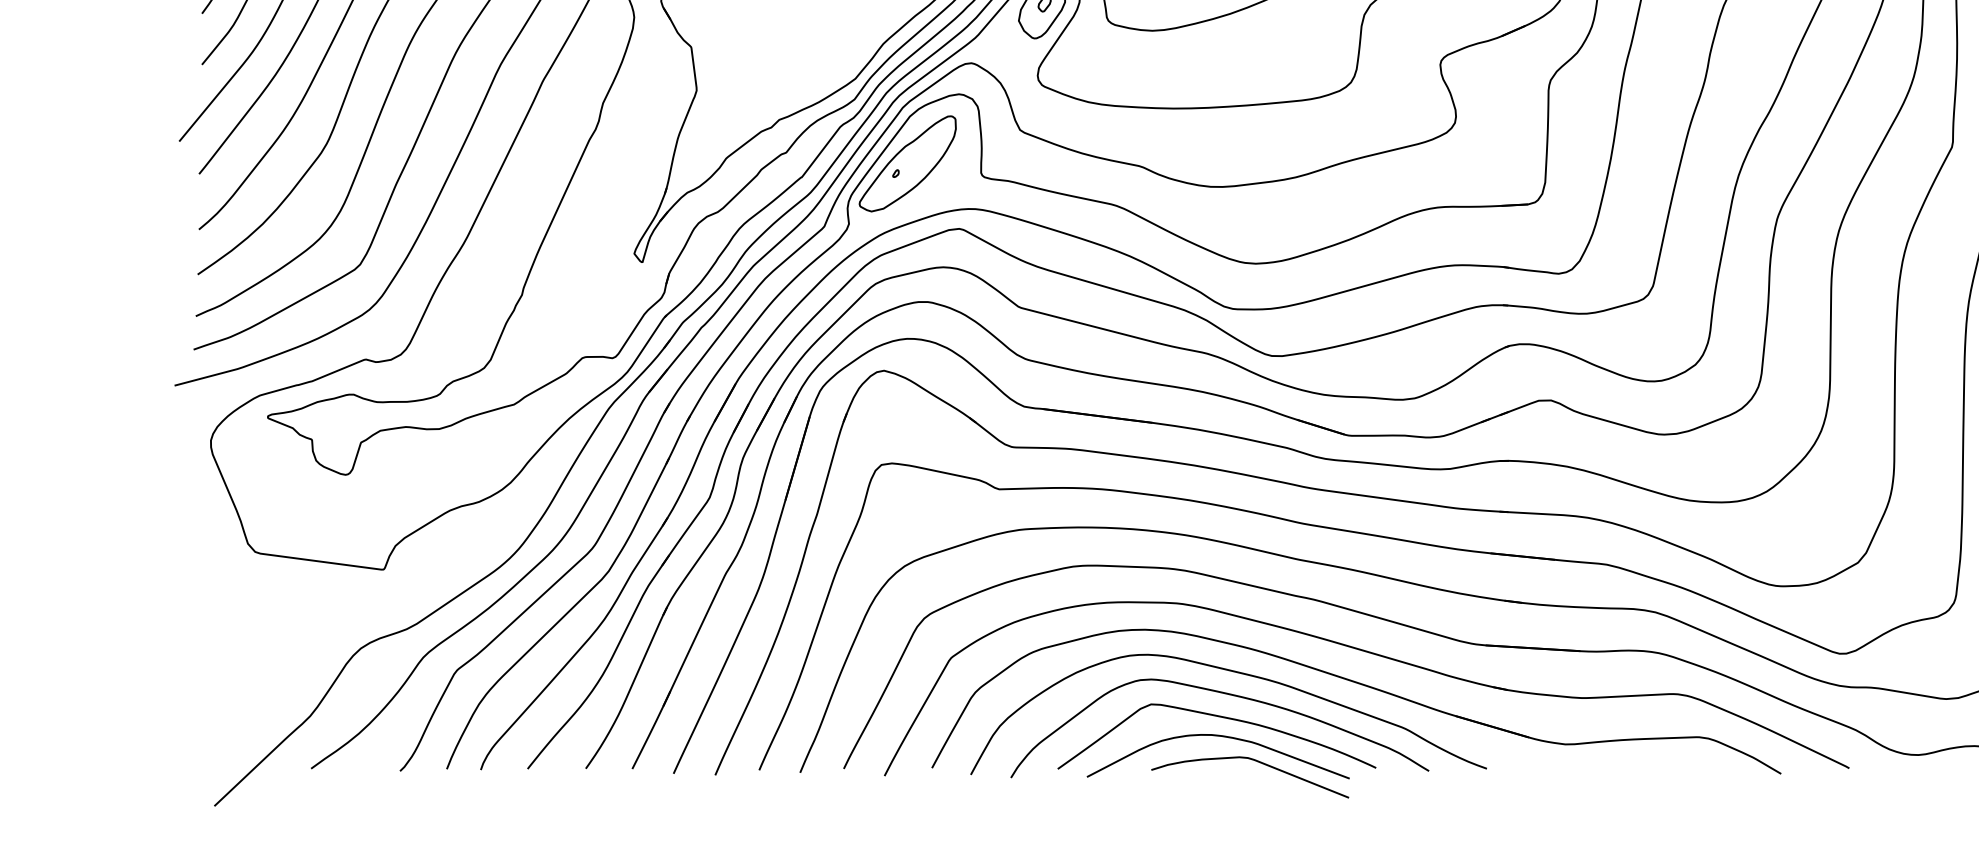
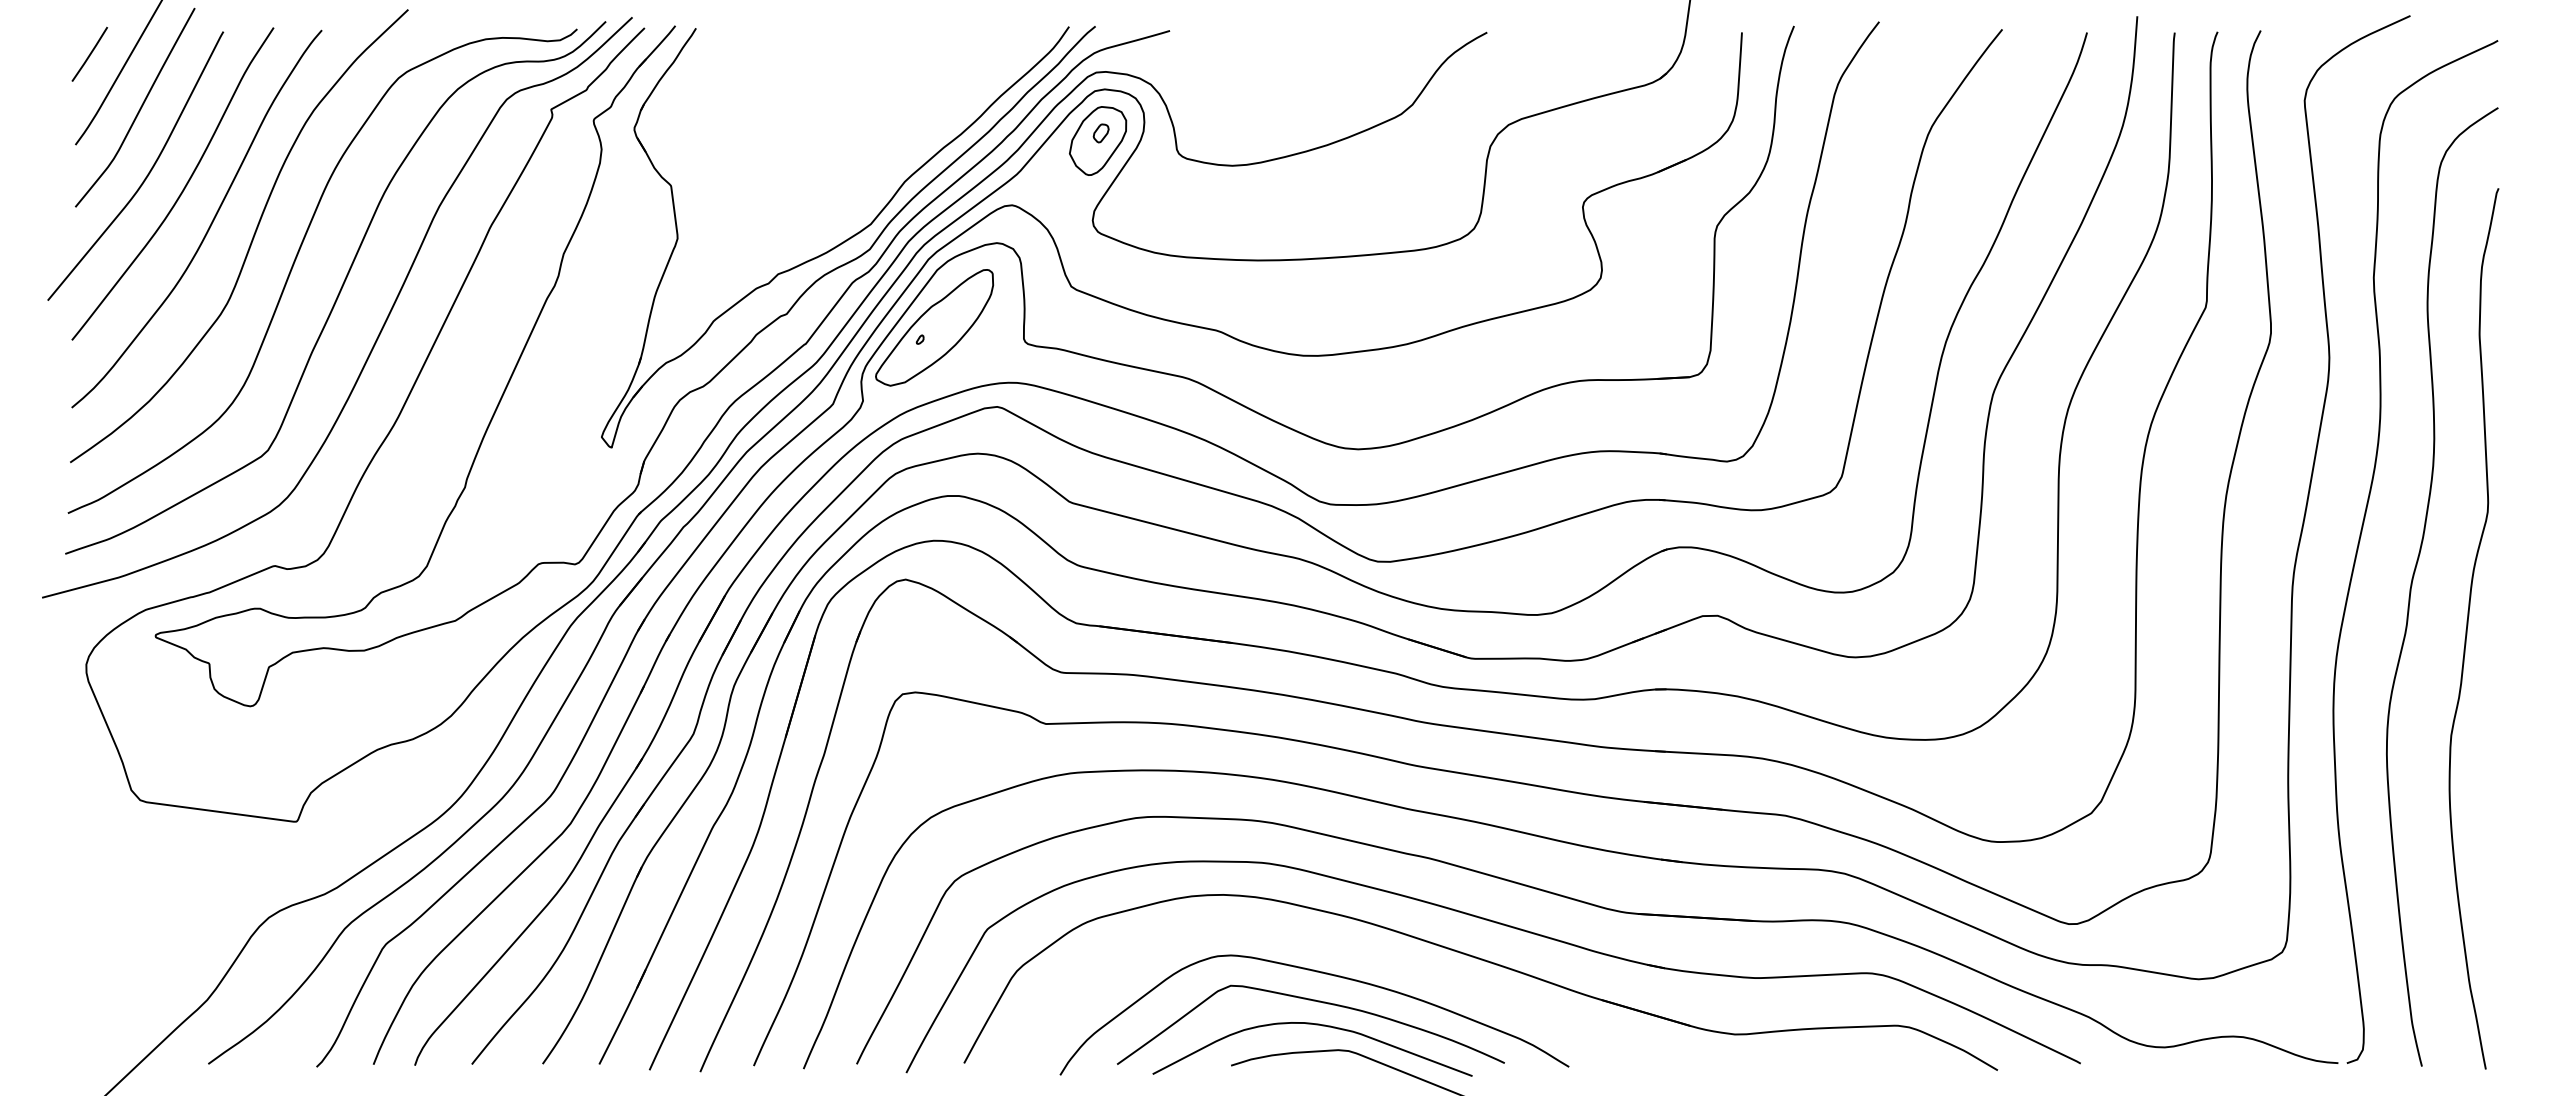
curve: (1239, 673) -> (1338, 948), removed

